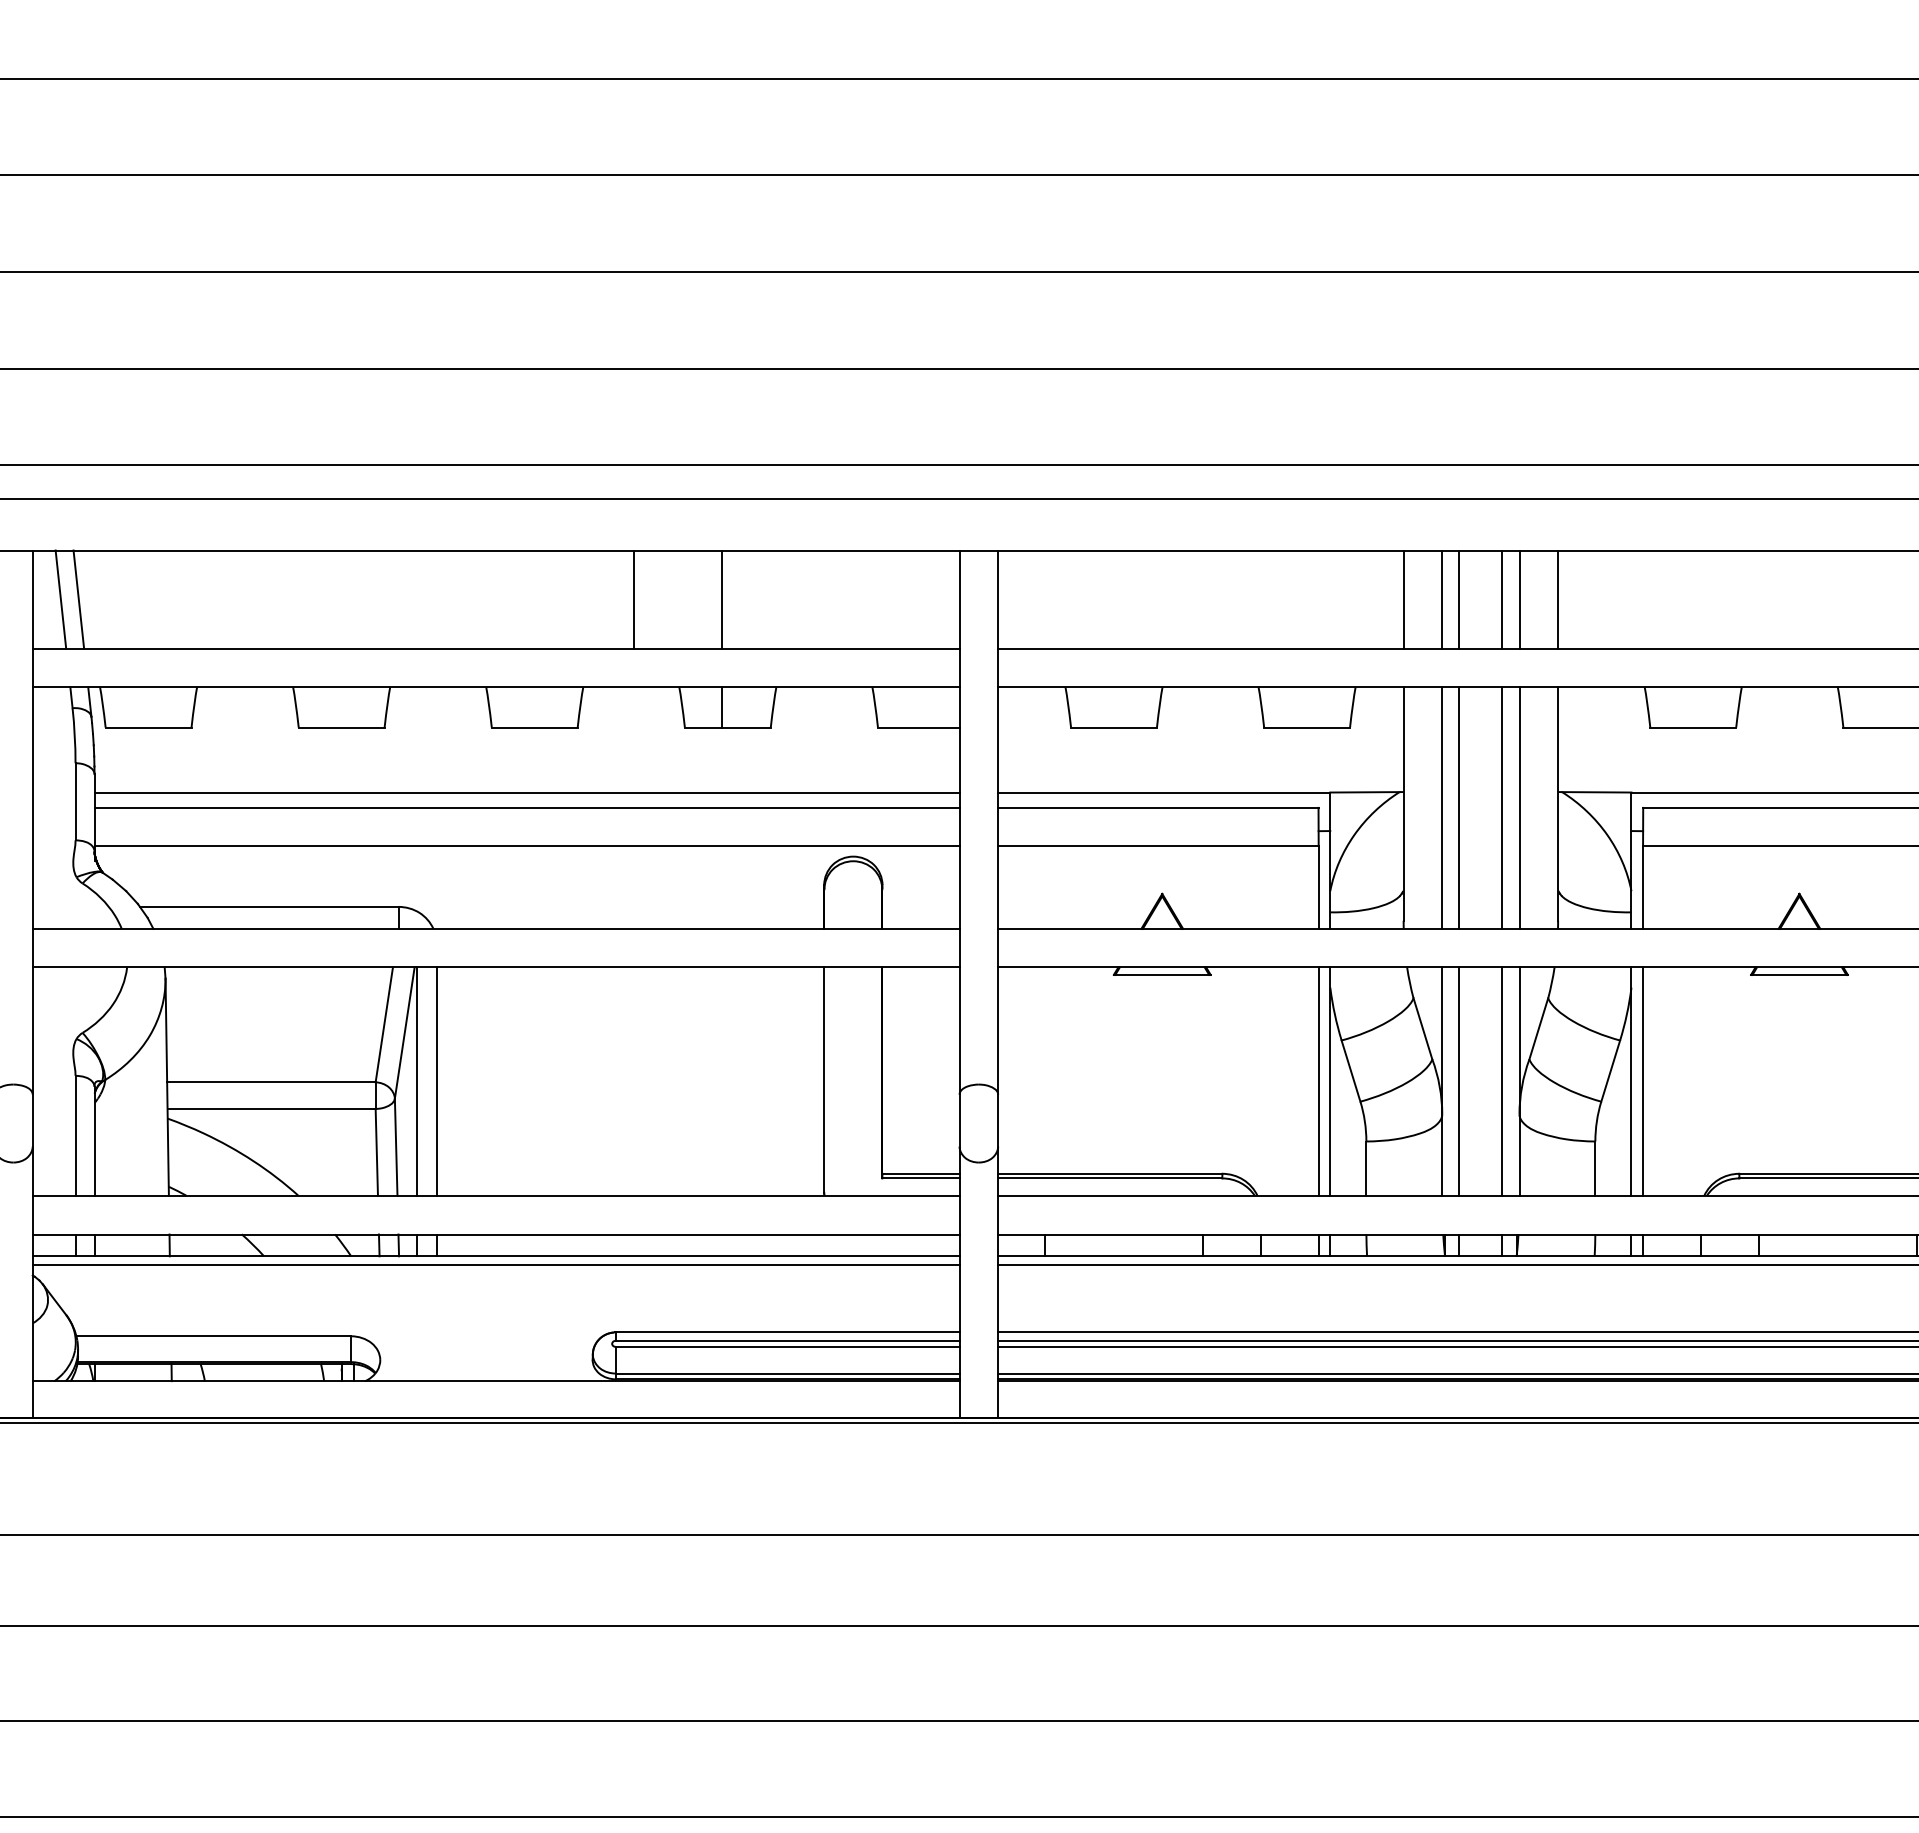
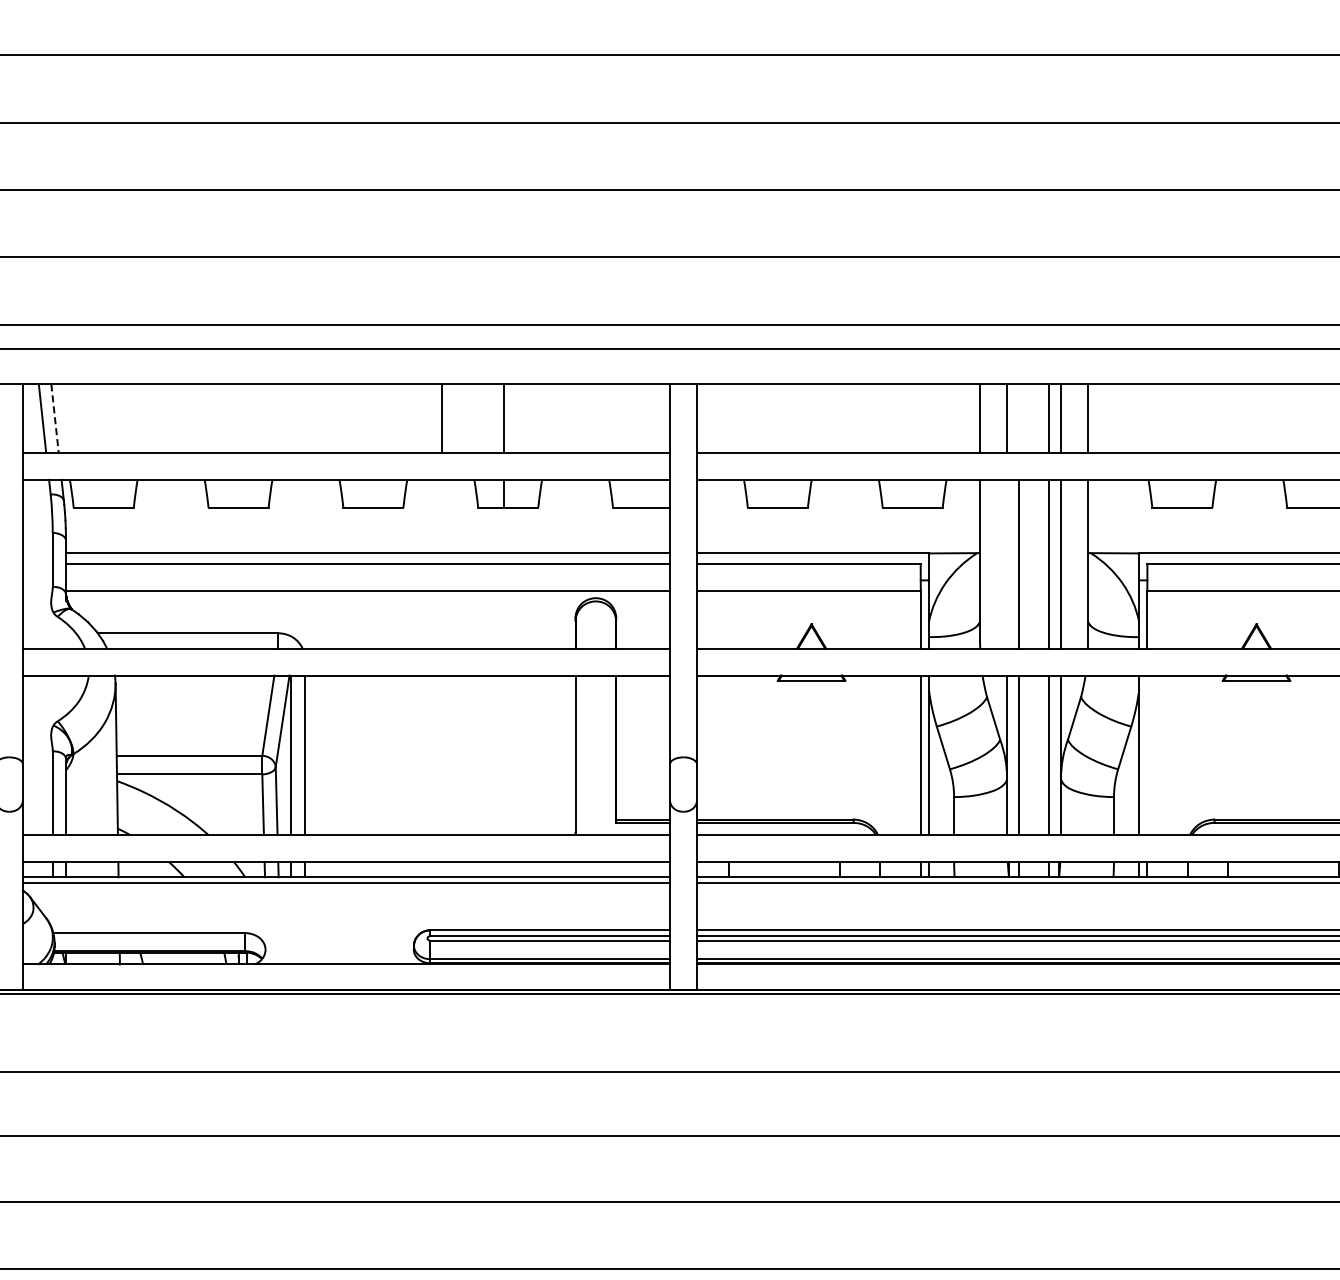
line: (1460, 599) -> (1019, 418), removed
line: (79, 600) -> (55, 419), solid -> dashed
line: (1442, 806) -> (1007, 563), removed
line: (1643, 1081) -> (1147, 755), removed

